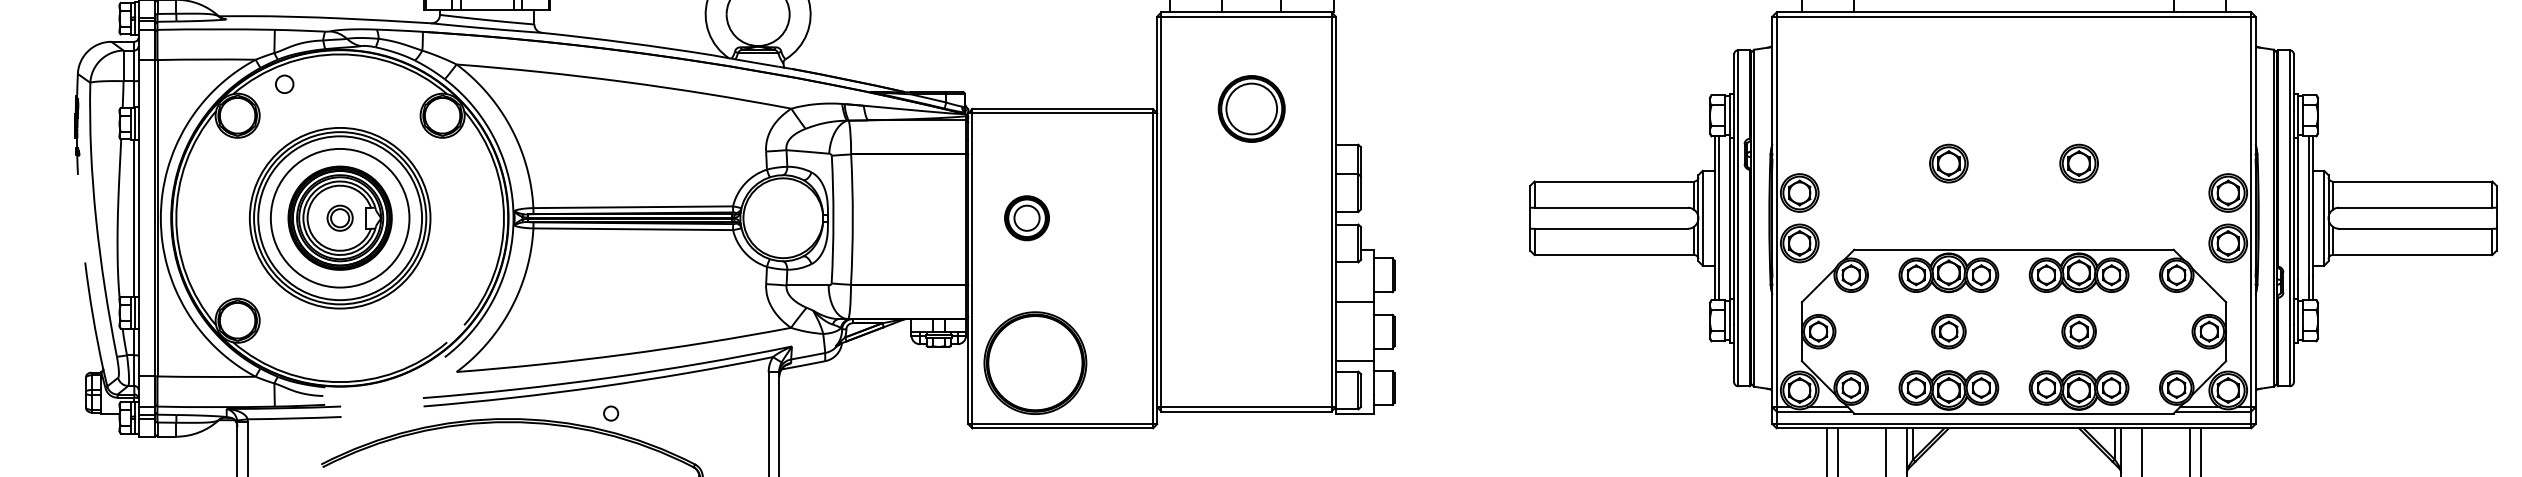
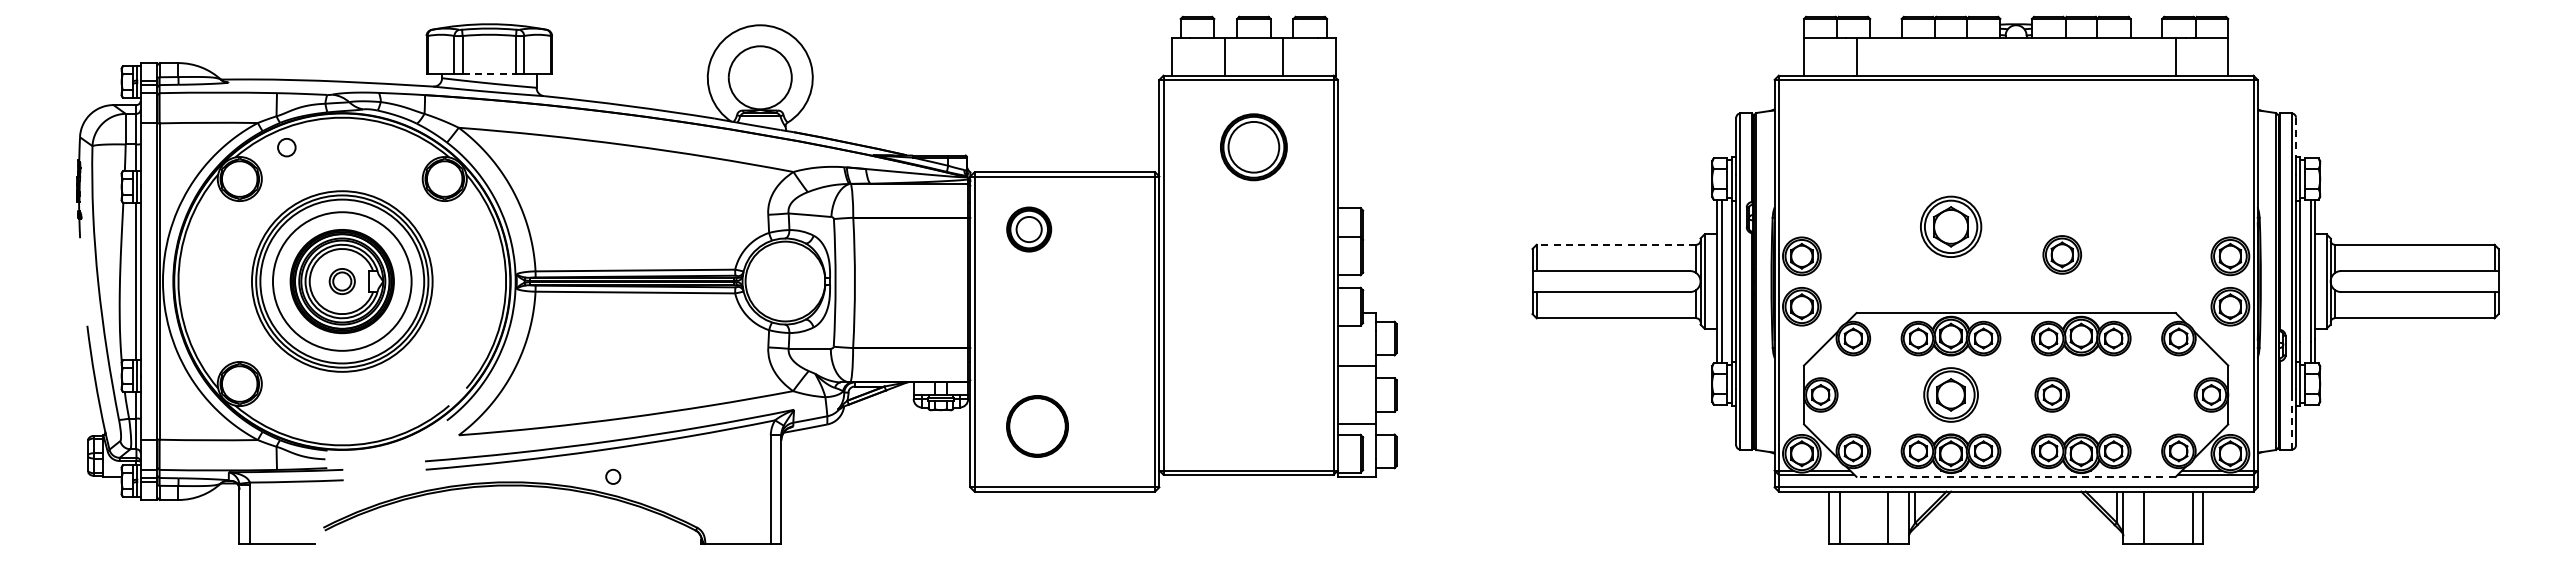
line: (487, 10) -> (489, 73), solid -> dashed
line: (2294, 74) -> (2296, 137), solid -> dashed
part: (1251, 109) -> (1253, 147), moved
part: (1948, 163) -> (1950, 226), size x1.6
part: (2079, 163) -> (2062, 254), moved
line: (1614, 181) -> (1616, 244), solid -> dashed
part: (1027, 218) -> (1029, 229), moved
part: (1948, 331) -> (1950, 394), size x1.6
part: (2078, 331) -> (2051, 394), moved
line: (2289, 361) -> (2291, 424), solid -> dashed
part: (1035, 363) -> (1037, 426), size x0.6
line: (2014, 413) -> (2016, 476), solid -> dashed

